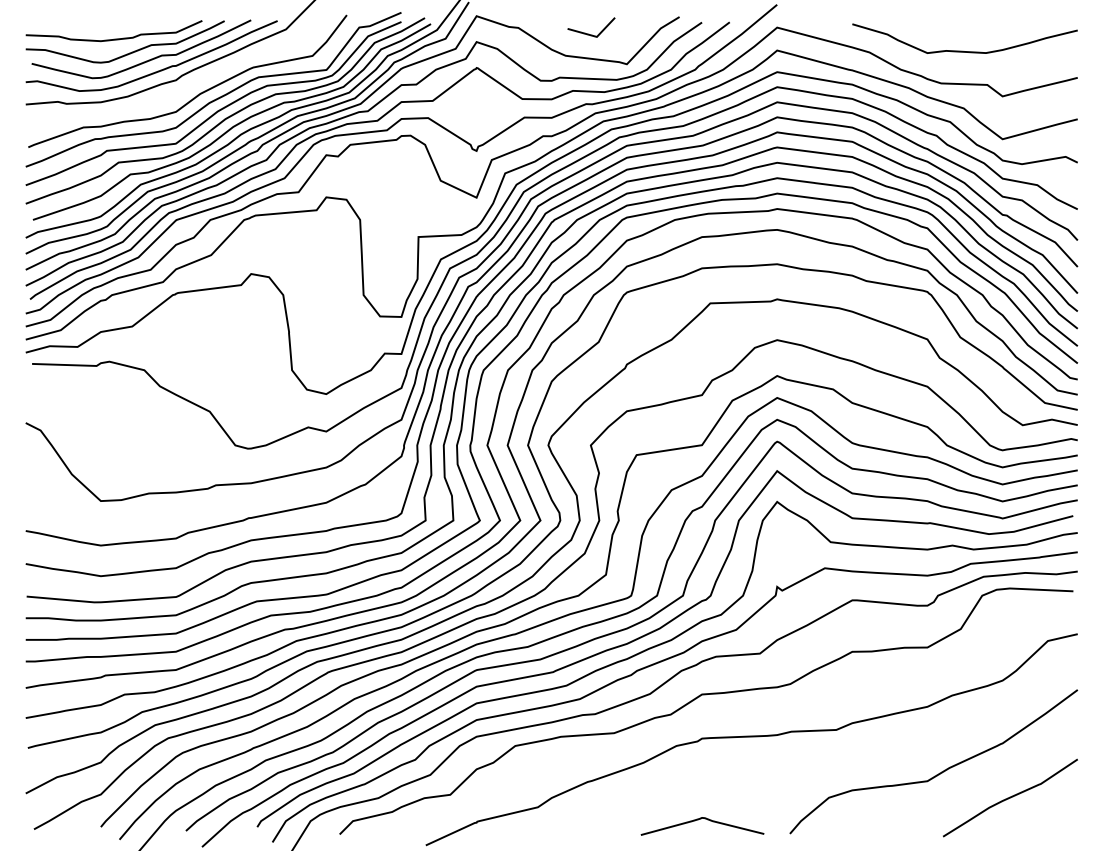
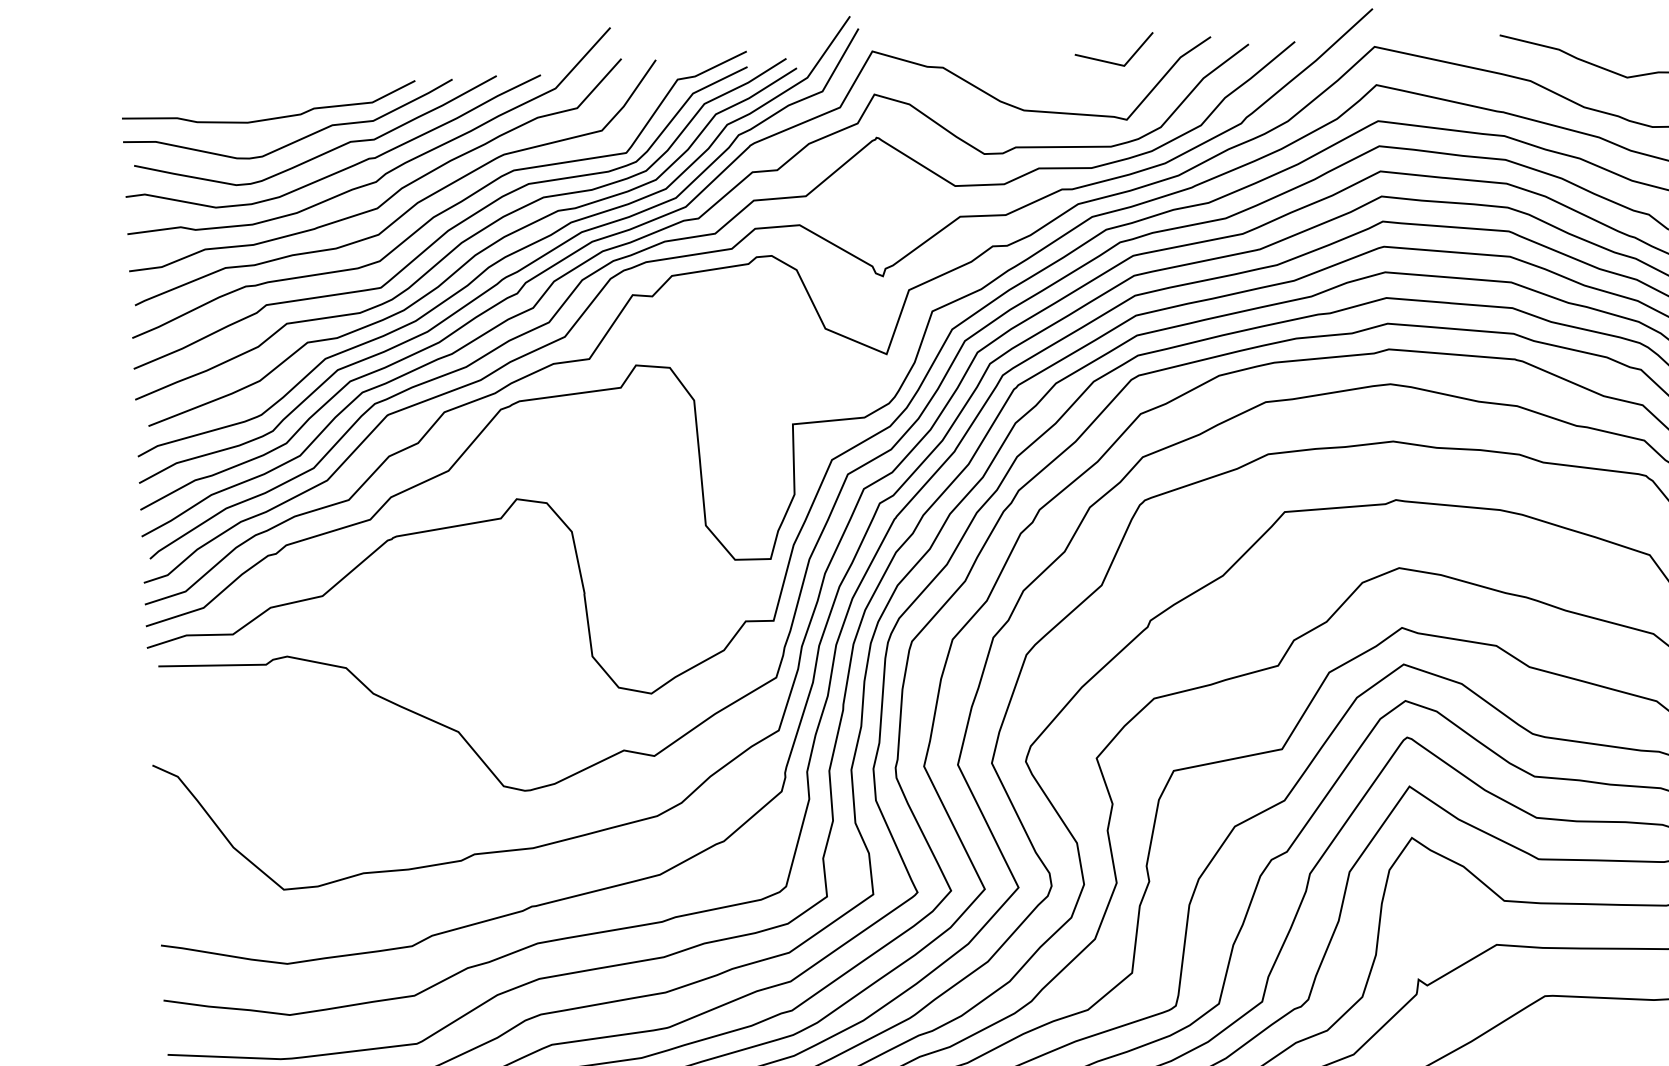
line: (588, 33) -> (1110, 60), moved
curve: (185, 87) -> (392, 193), added

